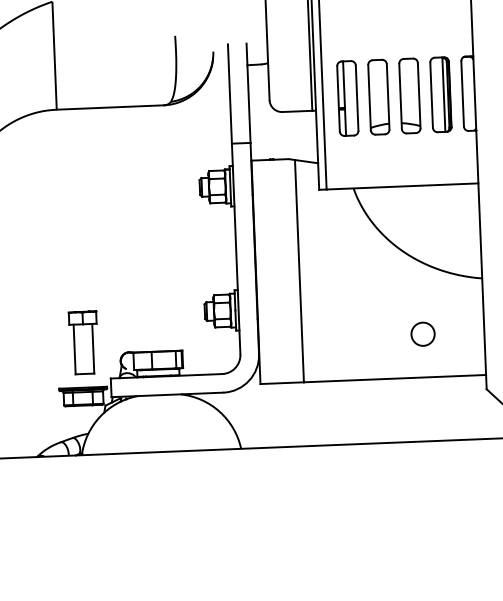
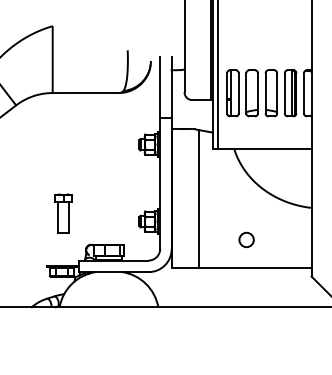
circle: (422, 333) -> (246, 239), moved
part: (83, 342) -> (63, 213), moved

